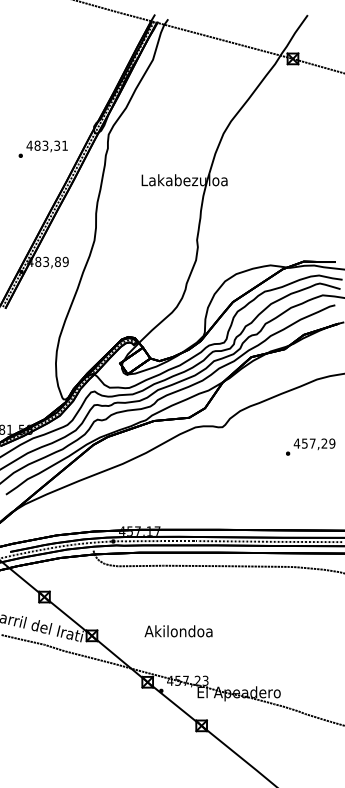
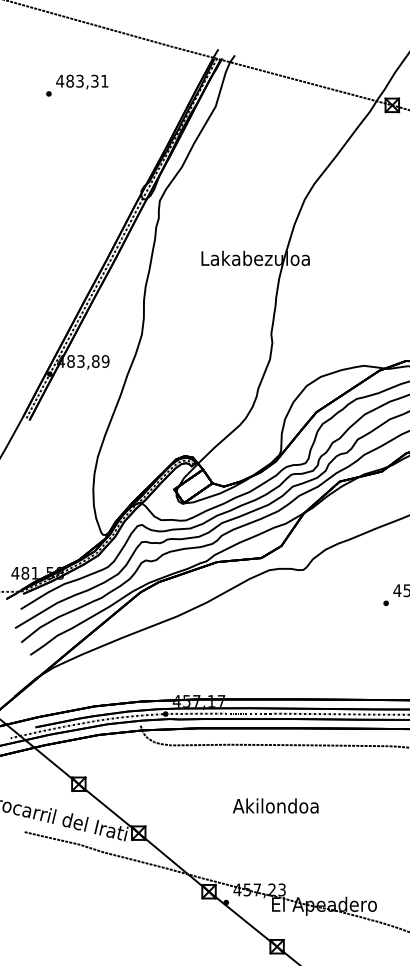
text: (42, 148) -> (76, 84), moved
text: (178, 631) -> (275, 806), moved

